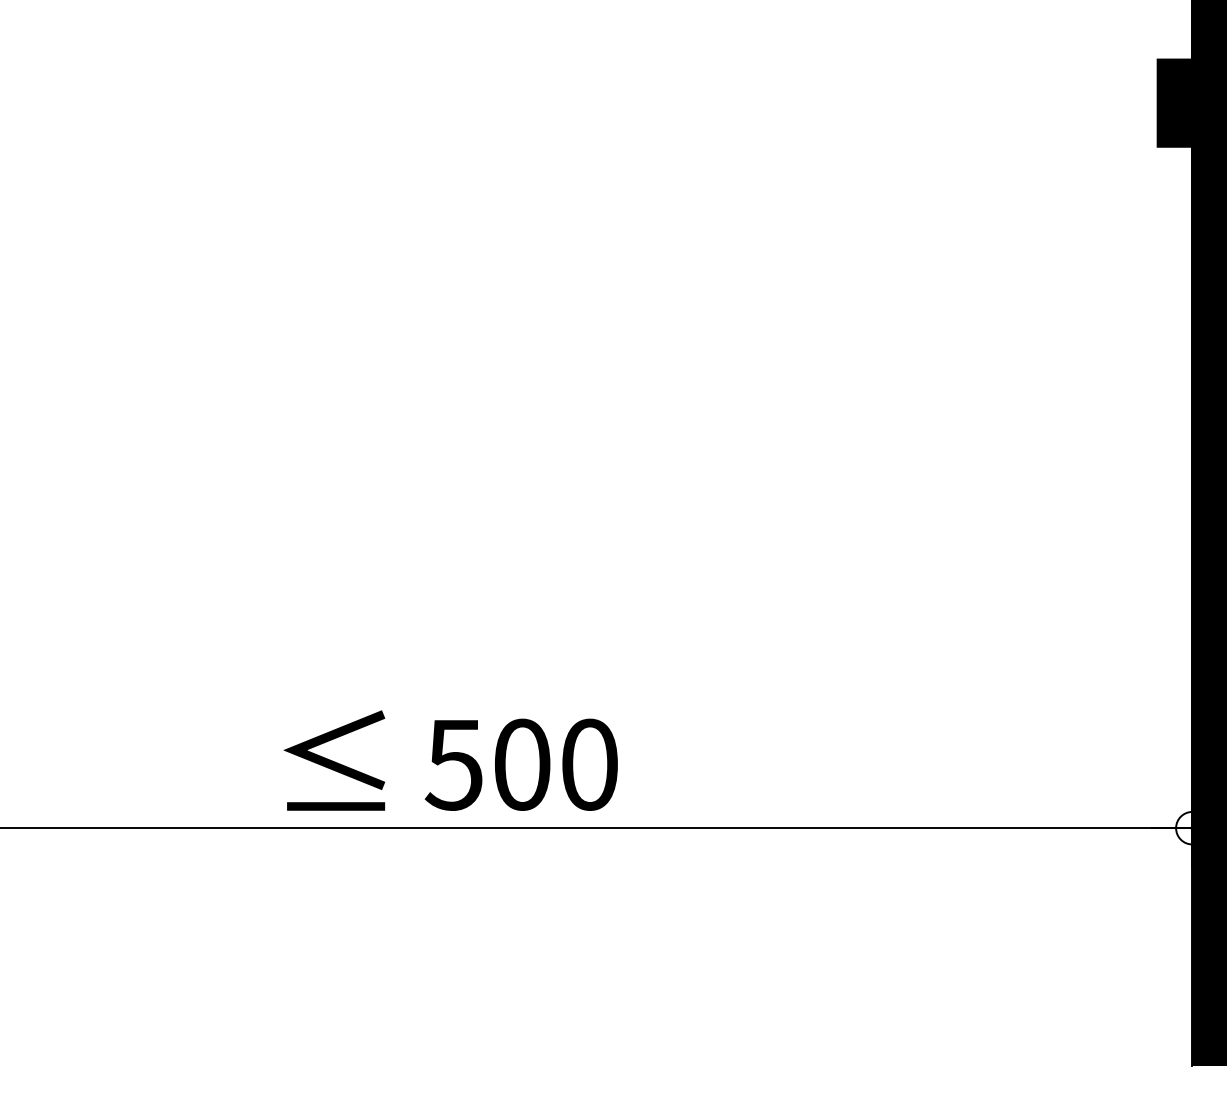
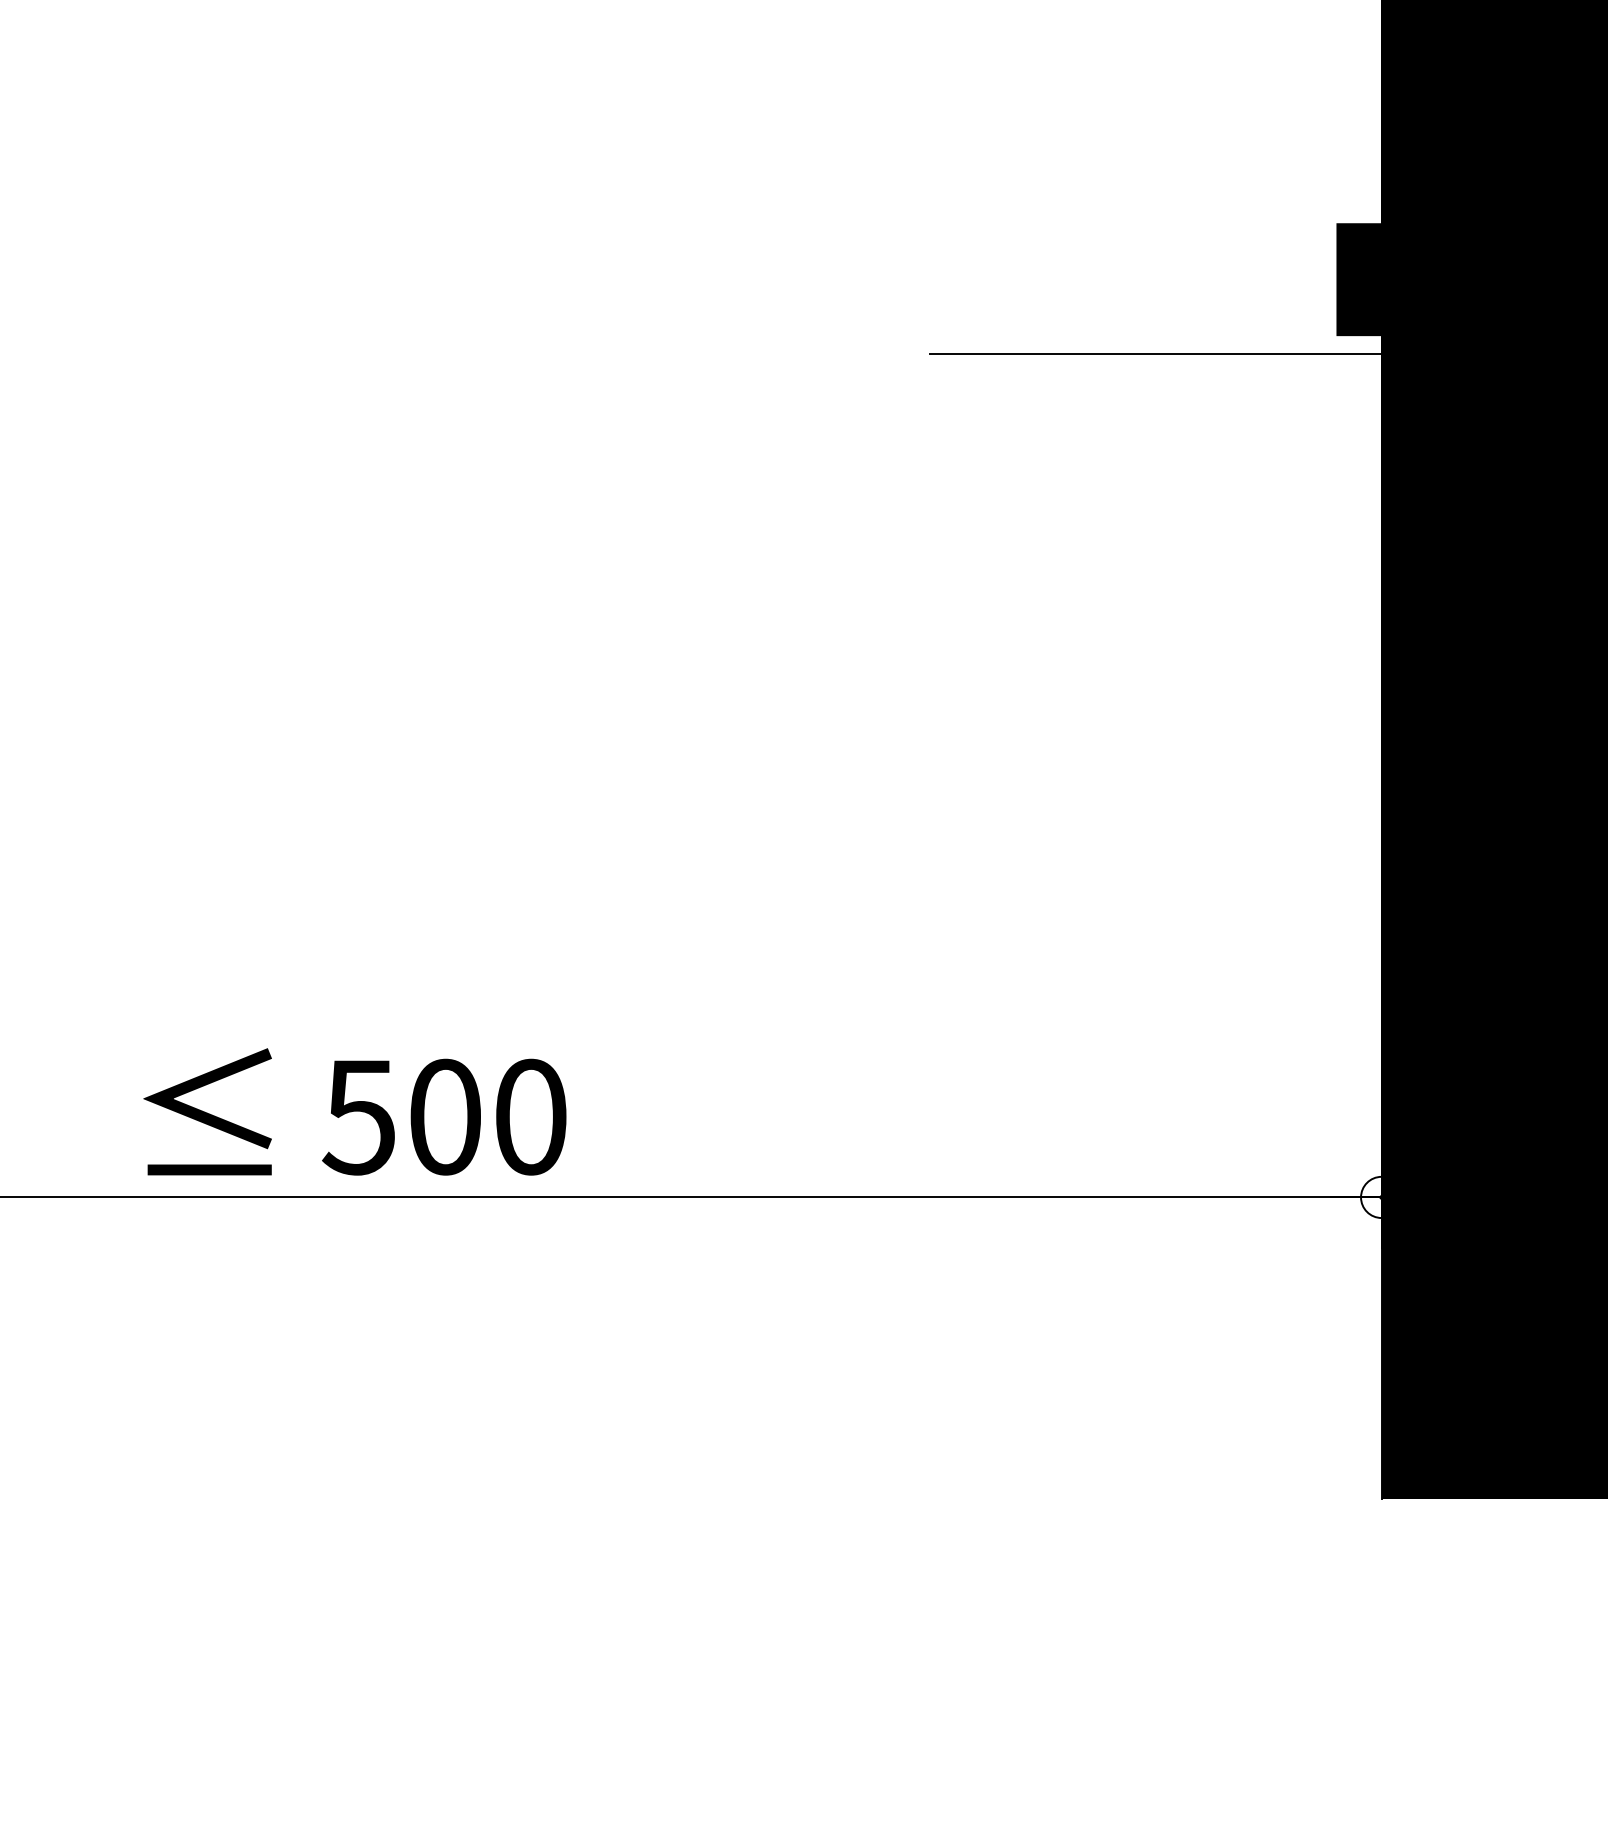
line: (1013, 162) -> (1155, 354), added
text: (450, 760) -> (354, 1111), moved

